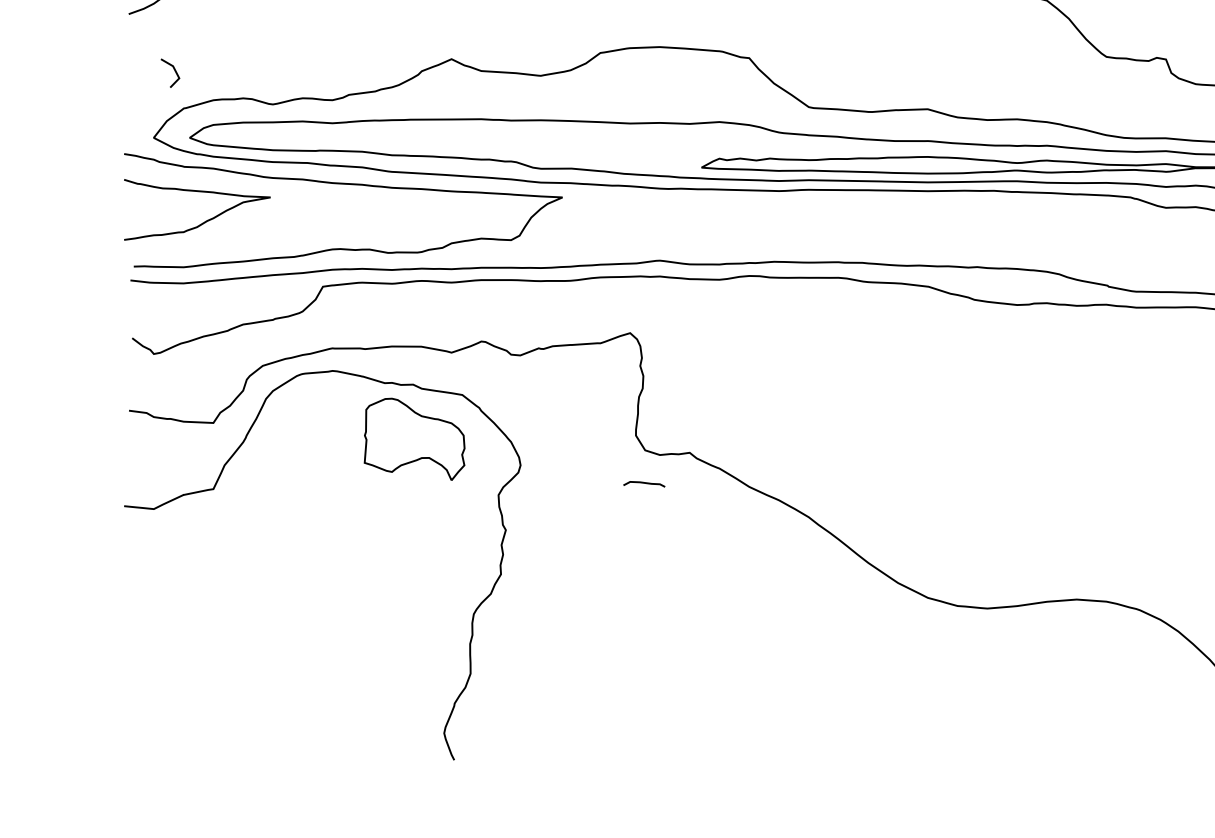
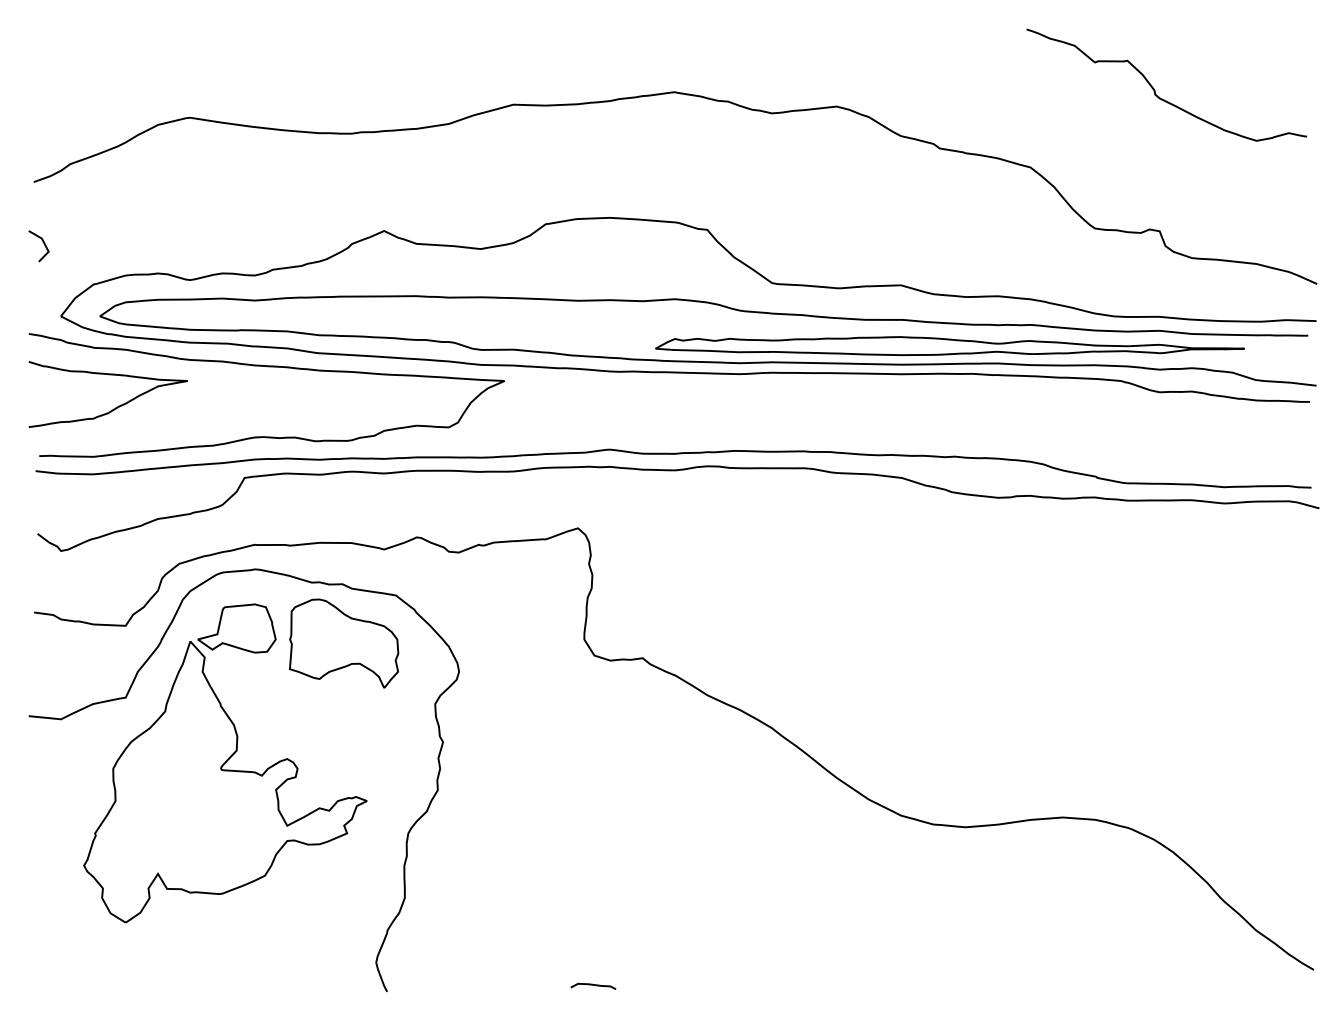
line: (174, 71) -> (43, 244), moved
curve: (644, 483) -> (593, 985), moved
part: (305, 549) -> (225, 763), added

